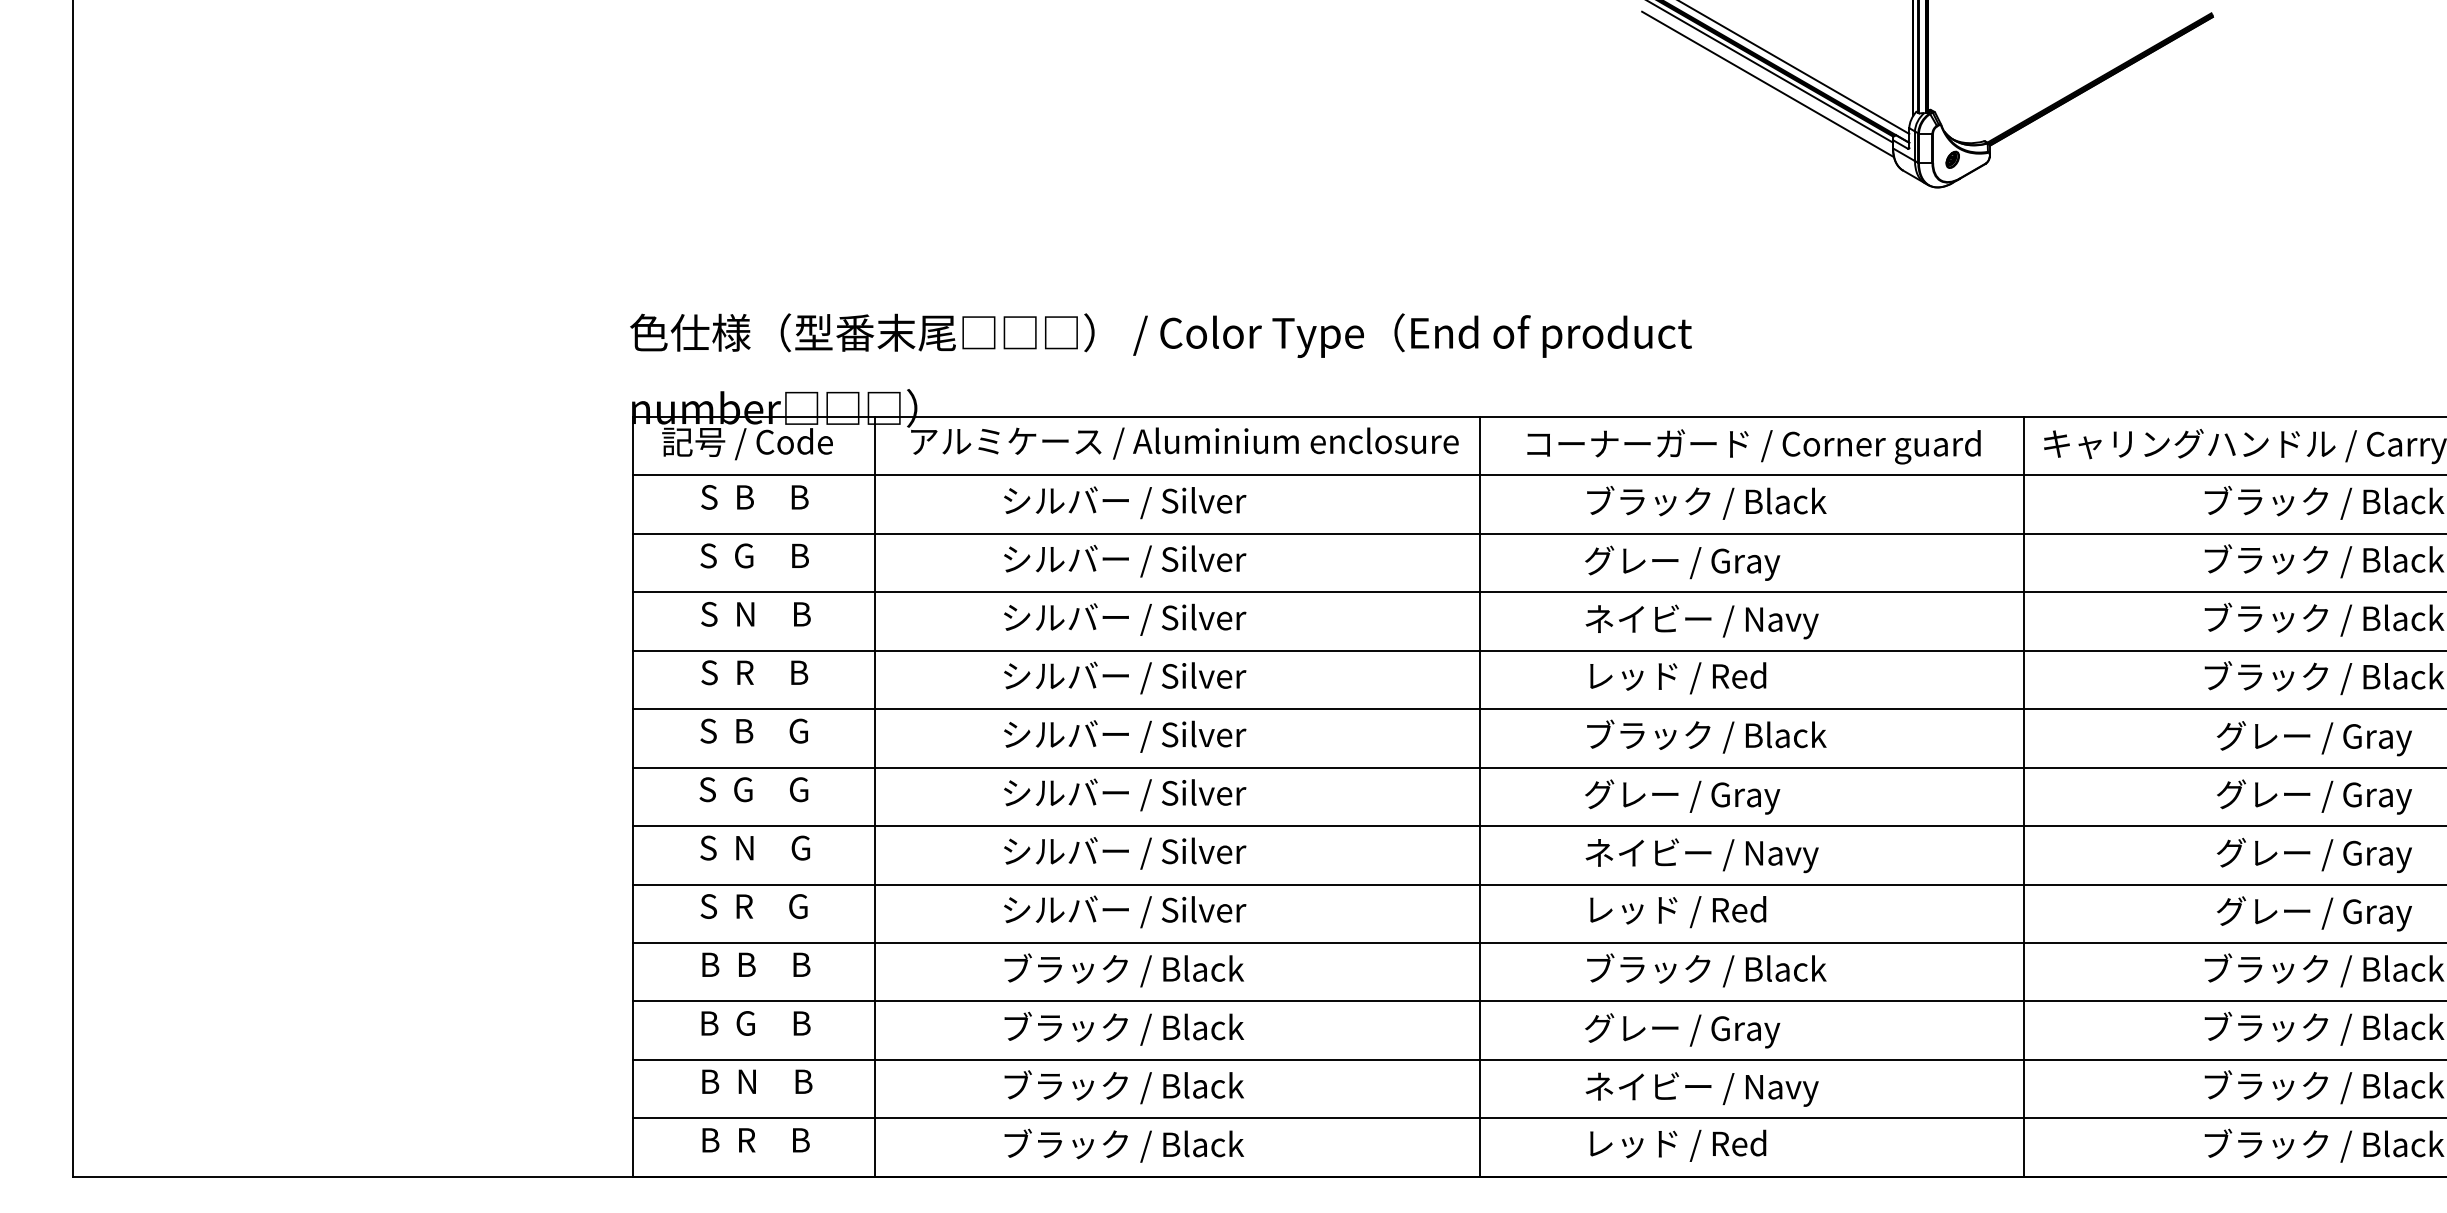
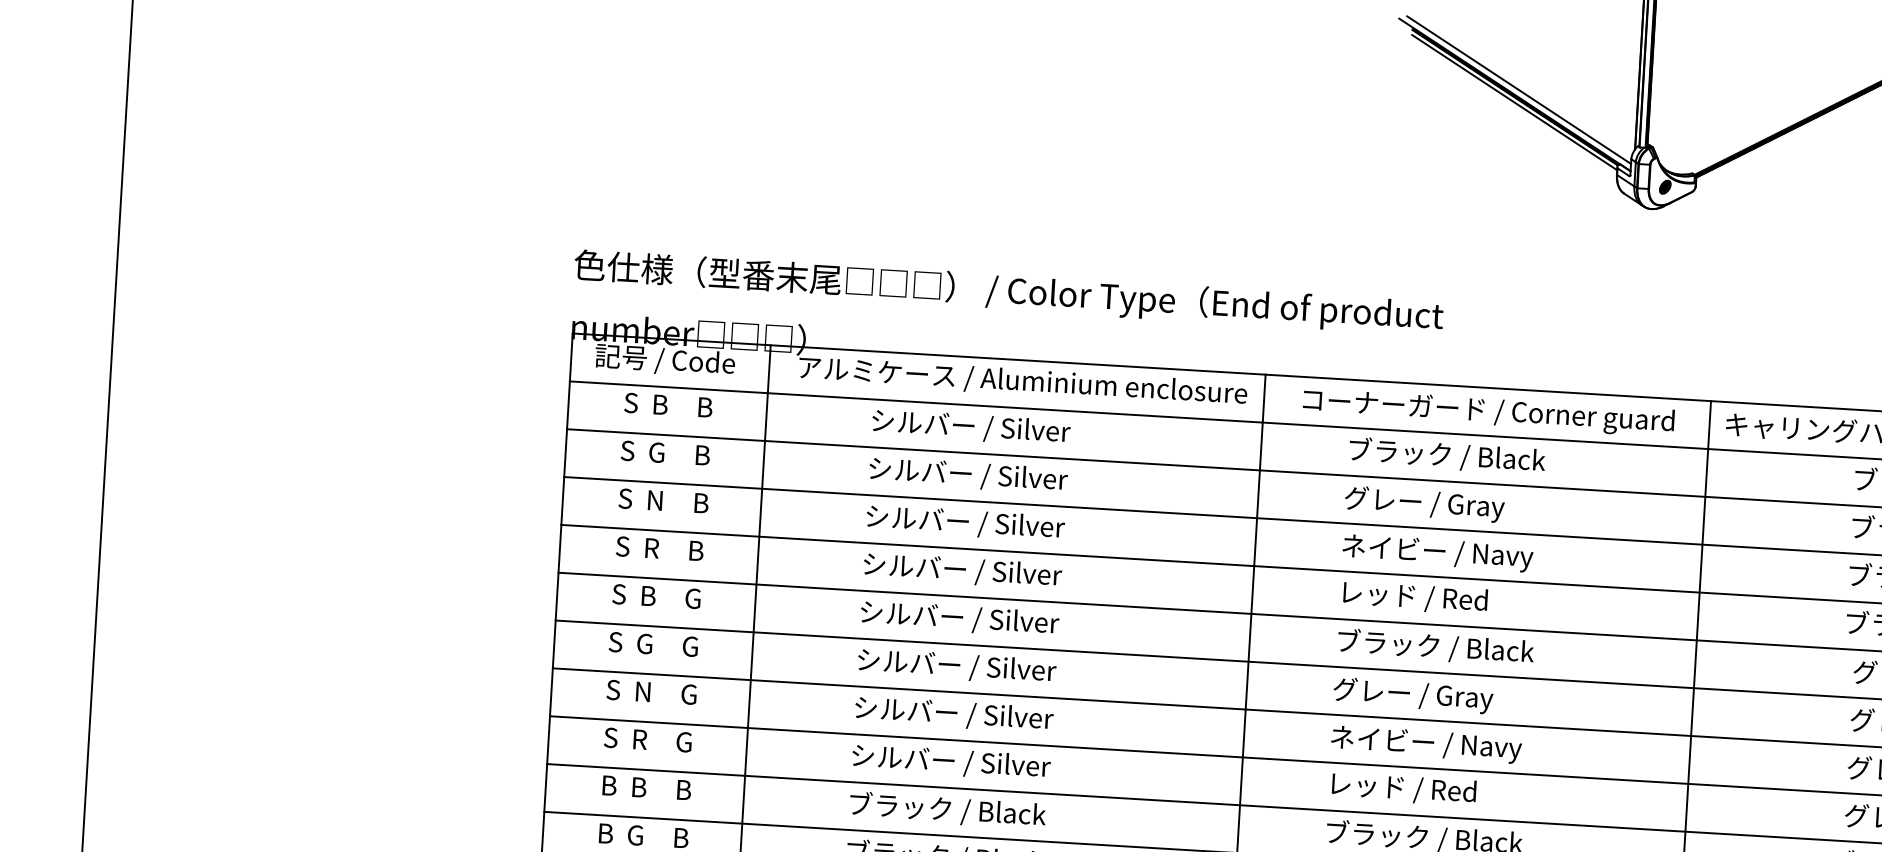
line: (1767, 84) -> (1517, 116), removed

